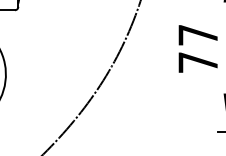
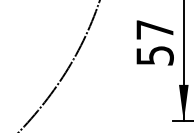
text: (198, 62) -> (155, 55), 77 -> 57

